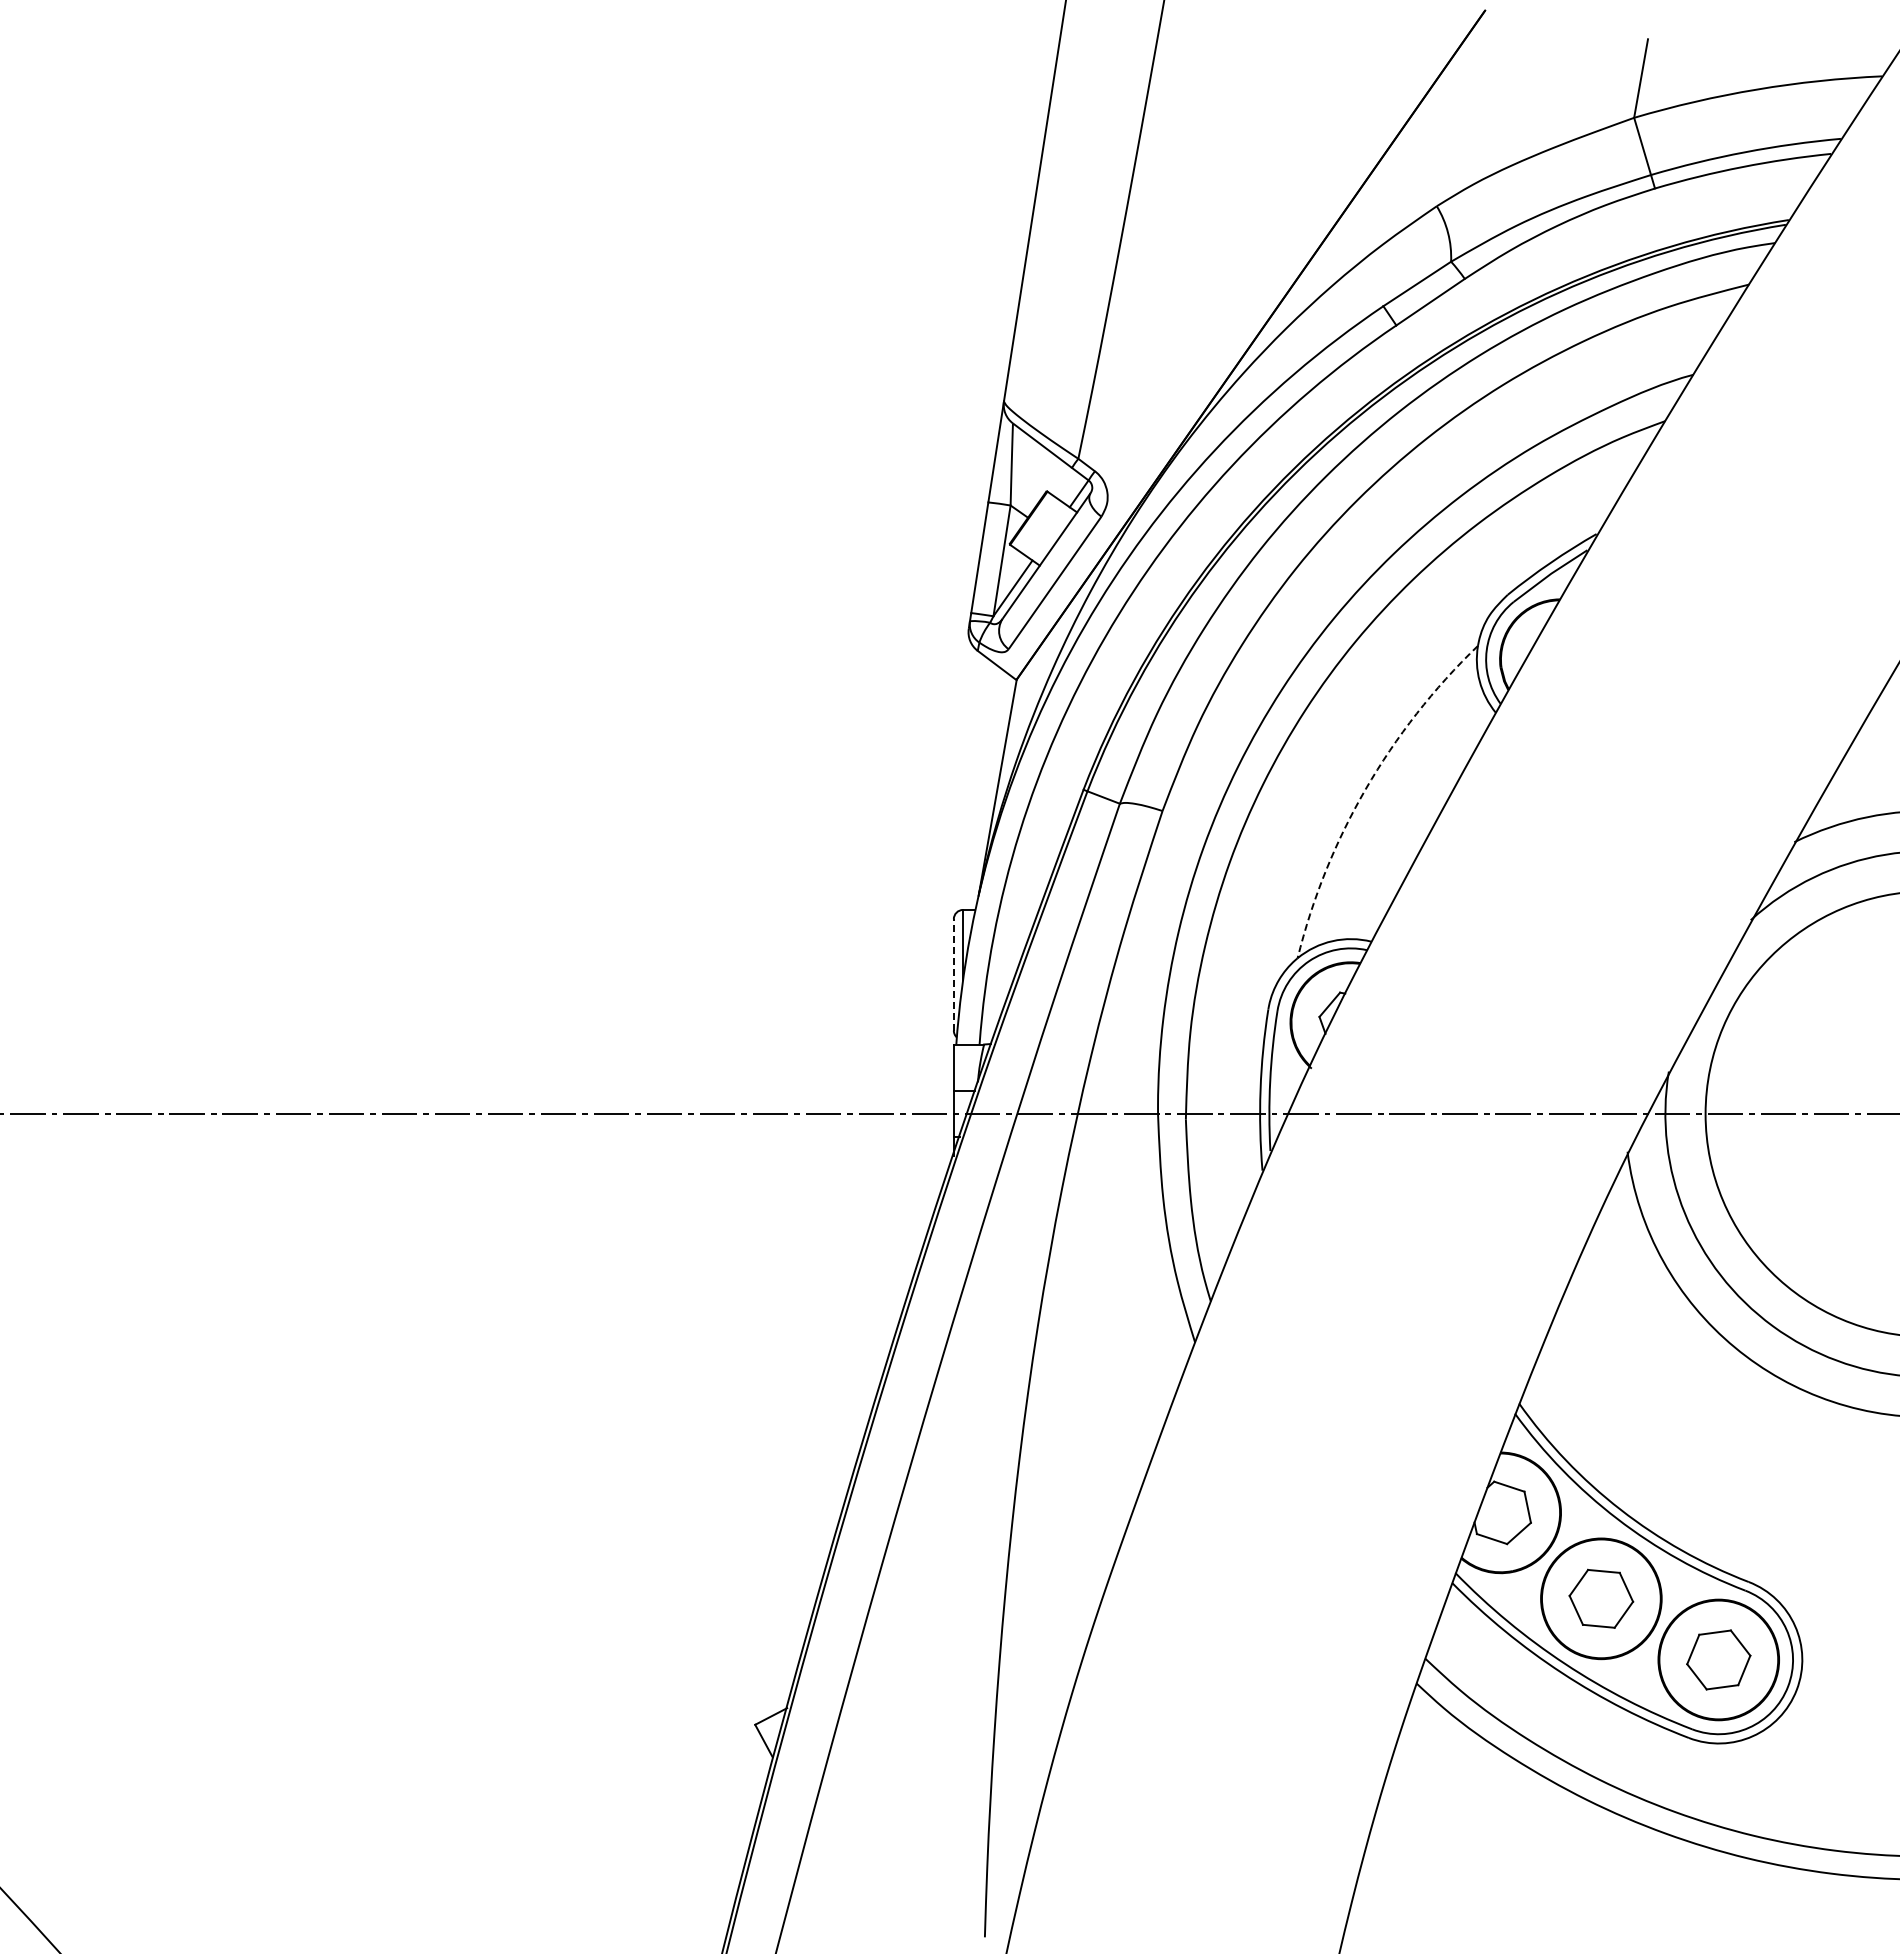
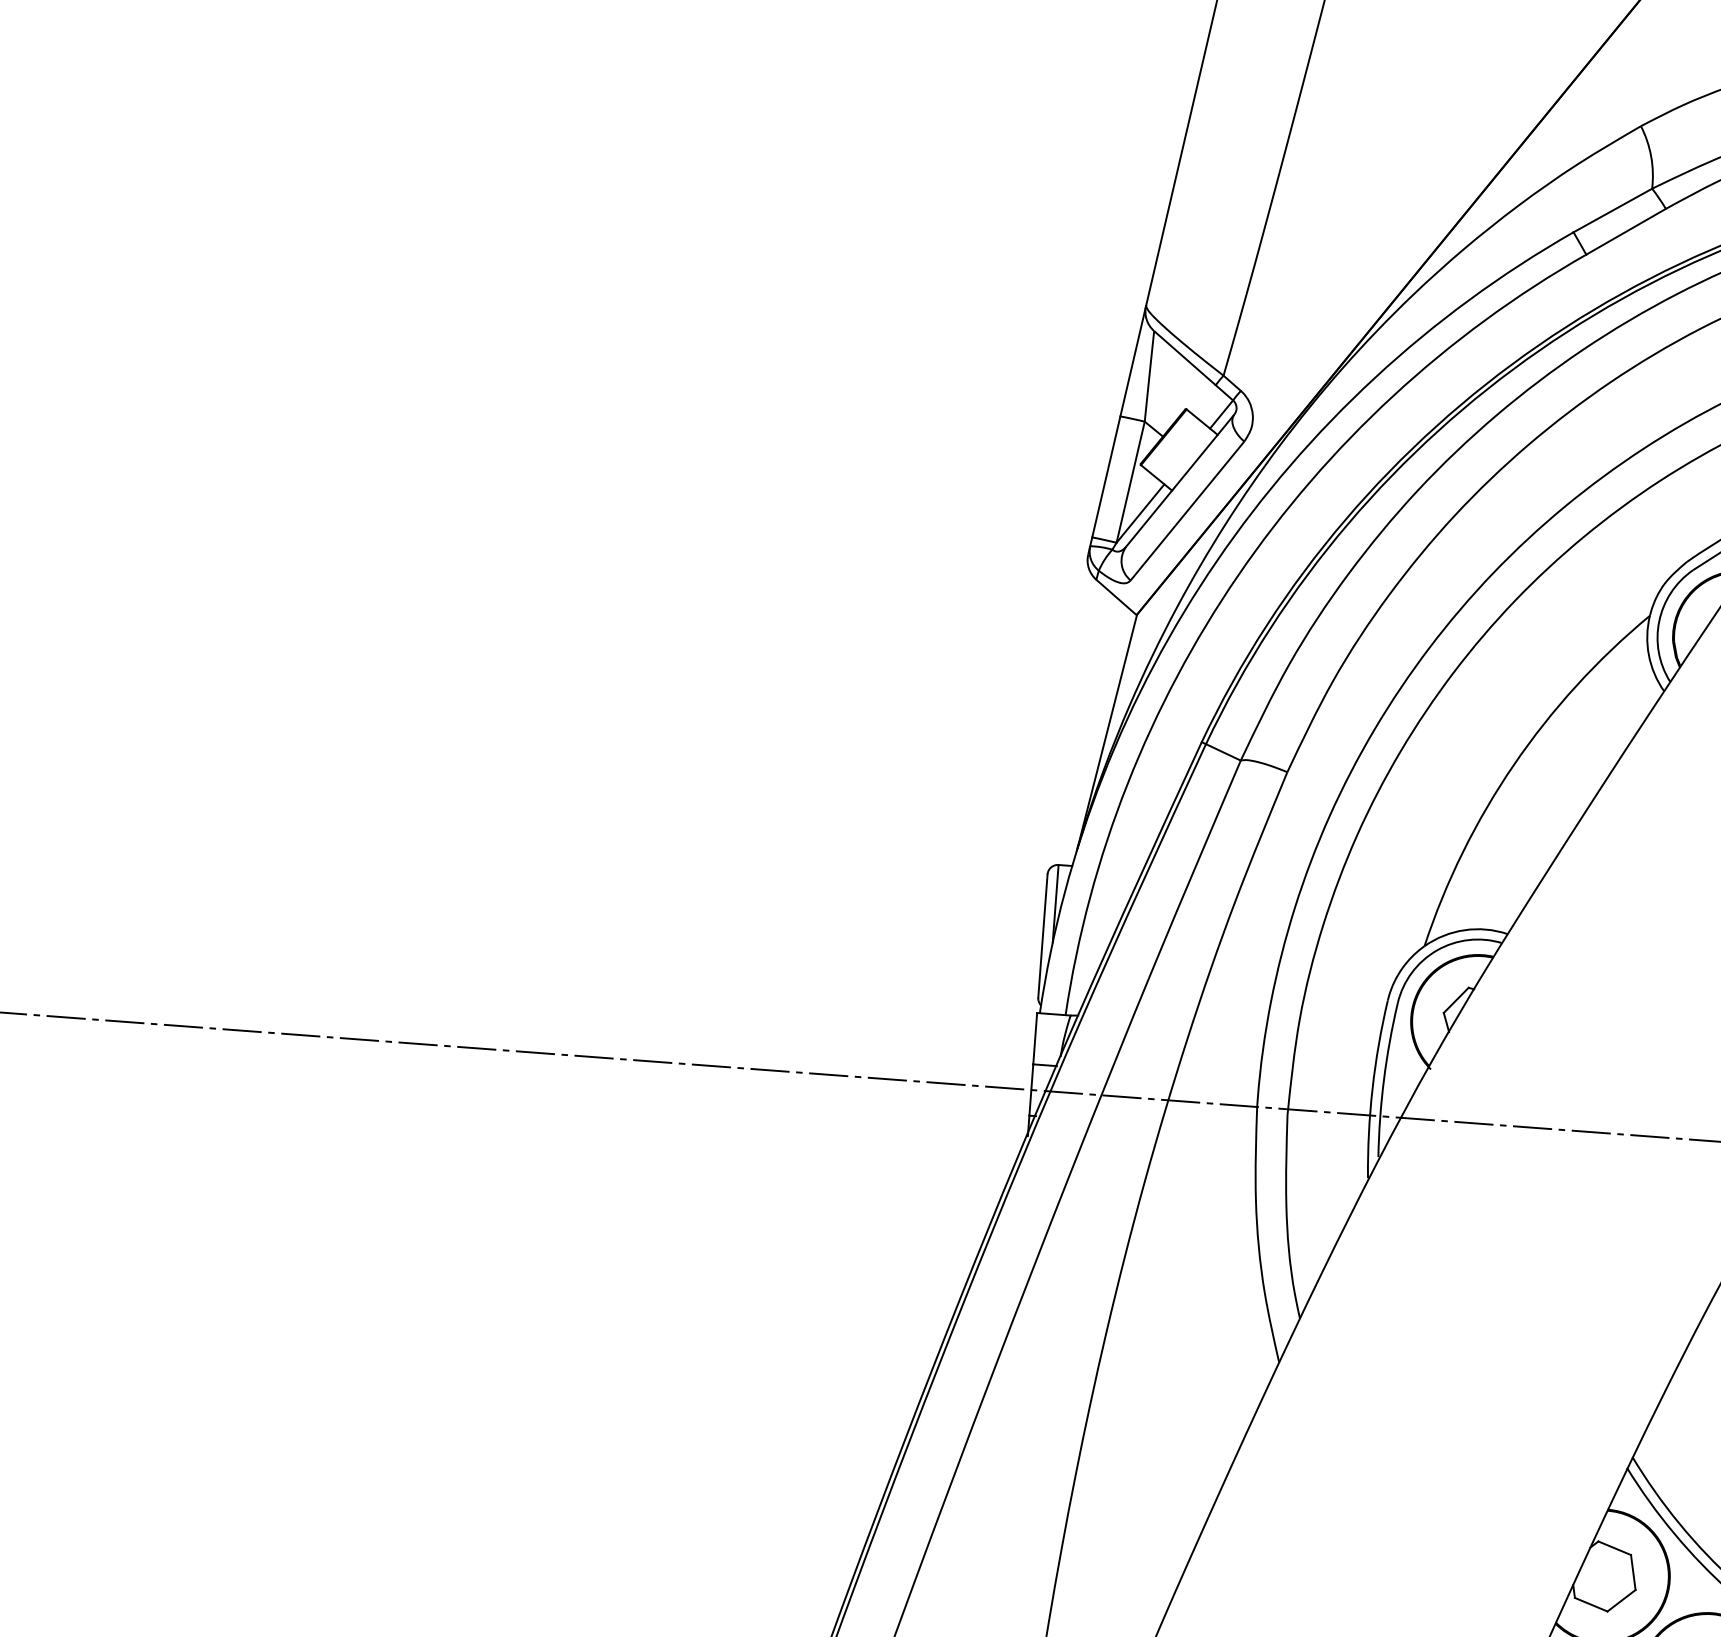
arc: (1365, 789) -> (1513, 765), dashed -> solid
line: (953, 974) -> (1042, 935), dashed -> solid

